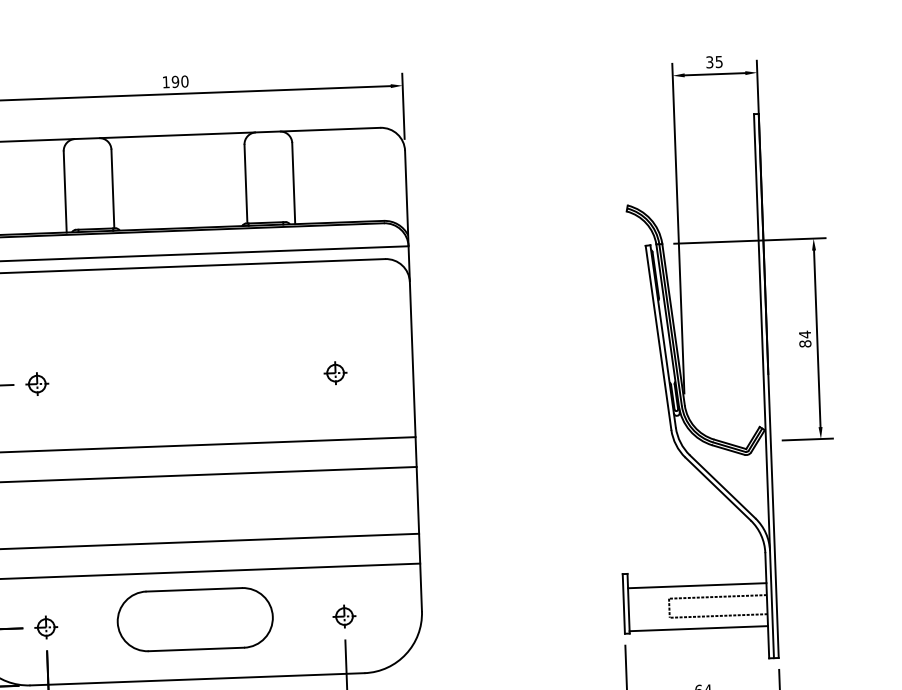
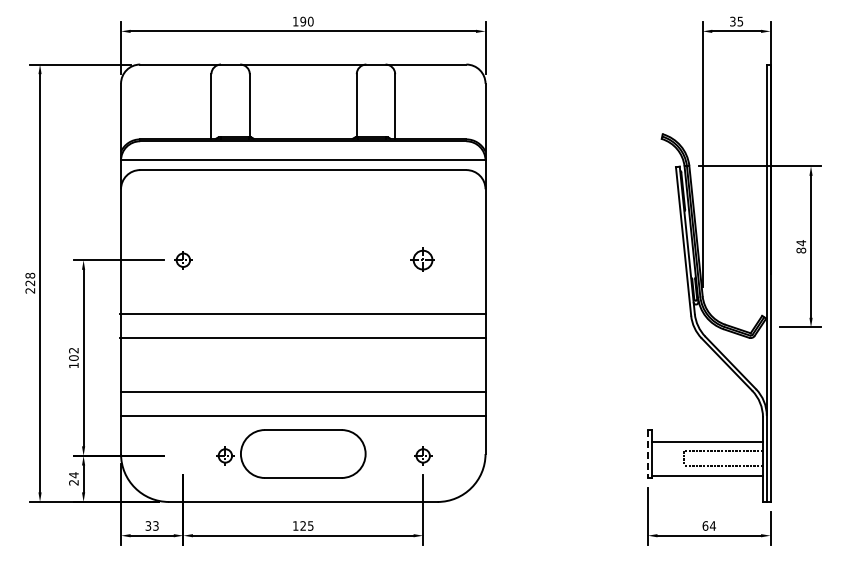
part: (335, 373) -> (423, 260), size x1.4
line: (623, 604) -> (647, 454), solid -> dashed
part: (46, 626) -> (225, 455), moved

